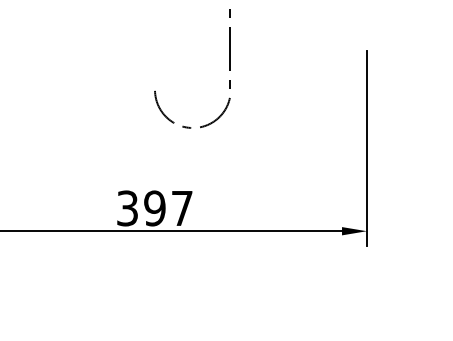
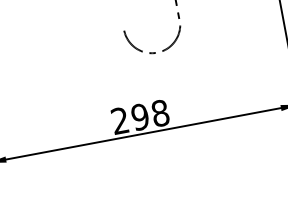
text: (155, 208) -> (140, 117), 397 -> 298

